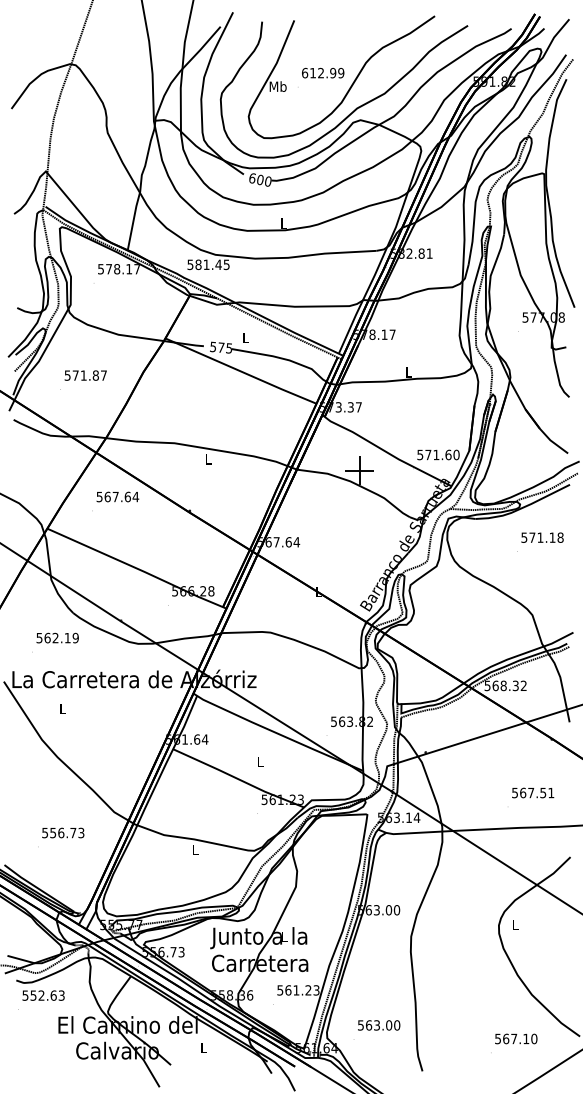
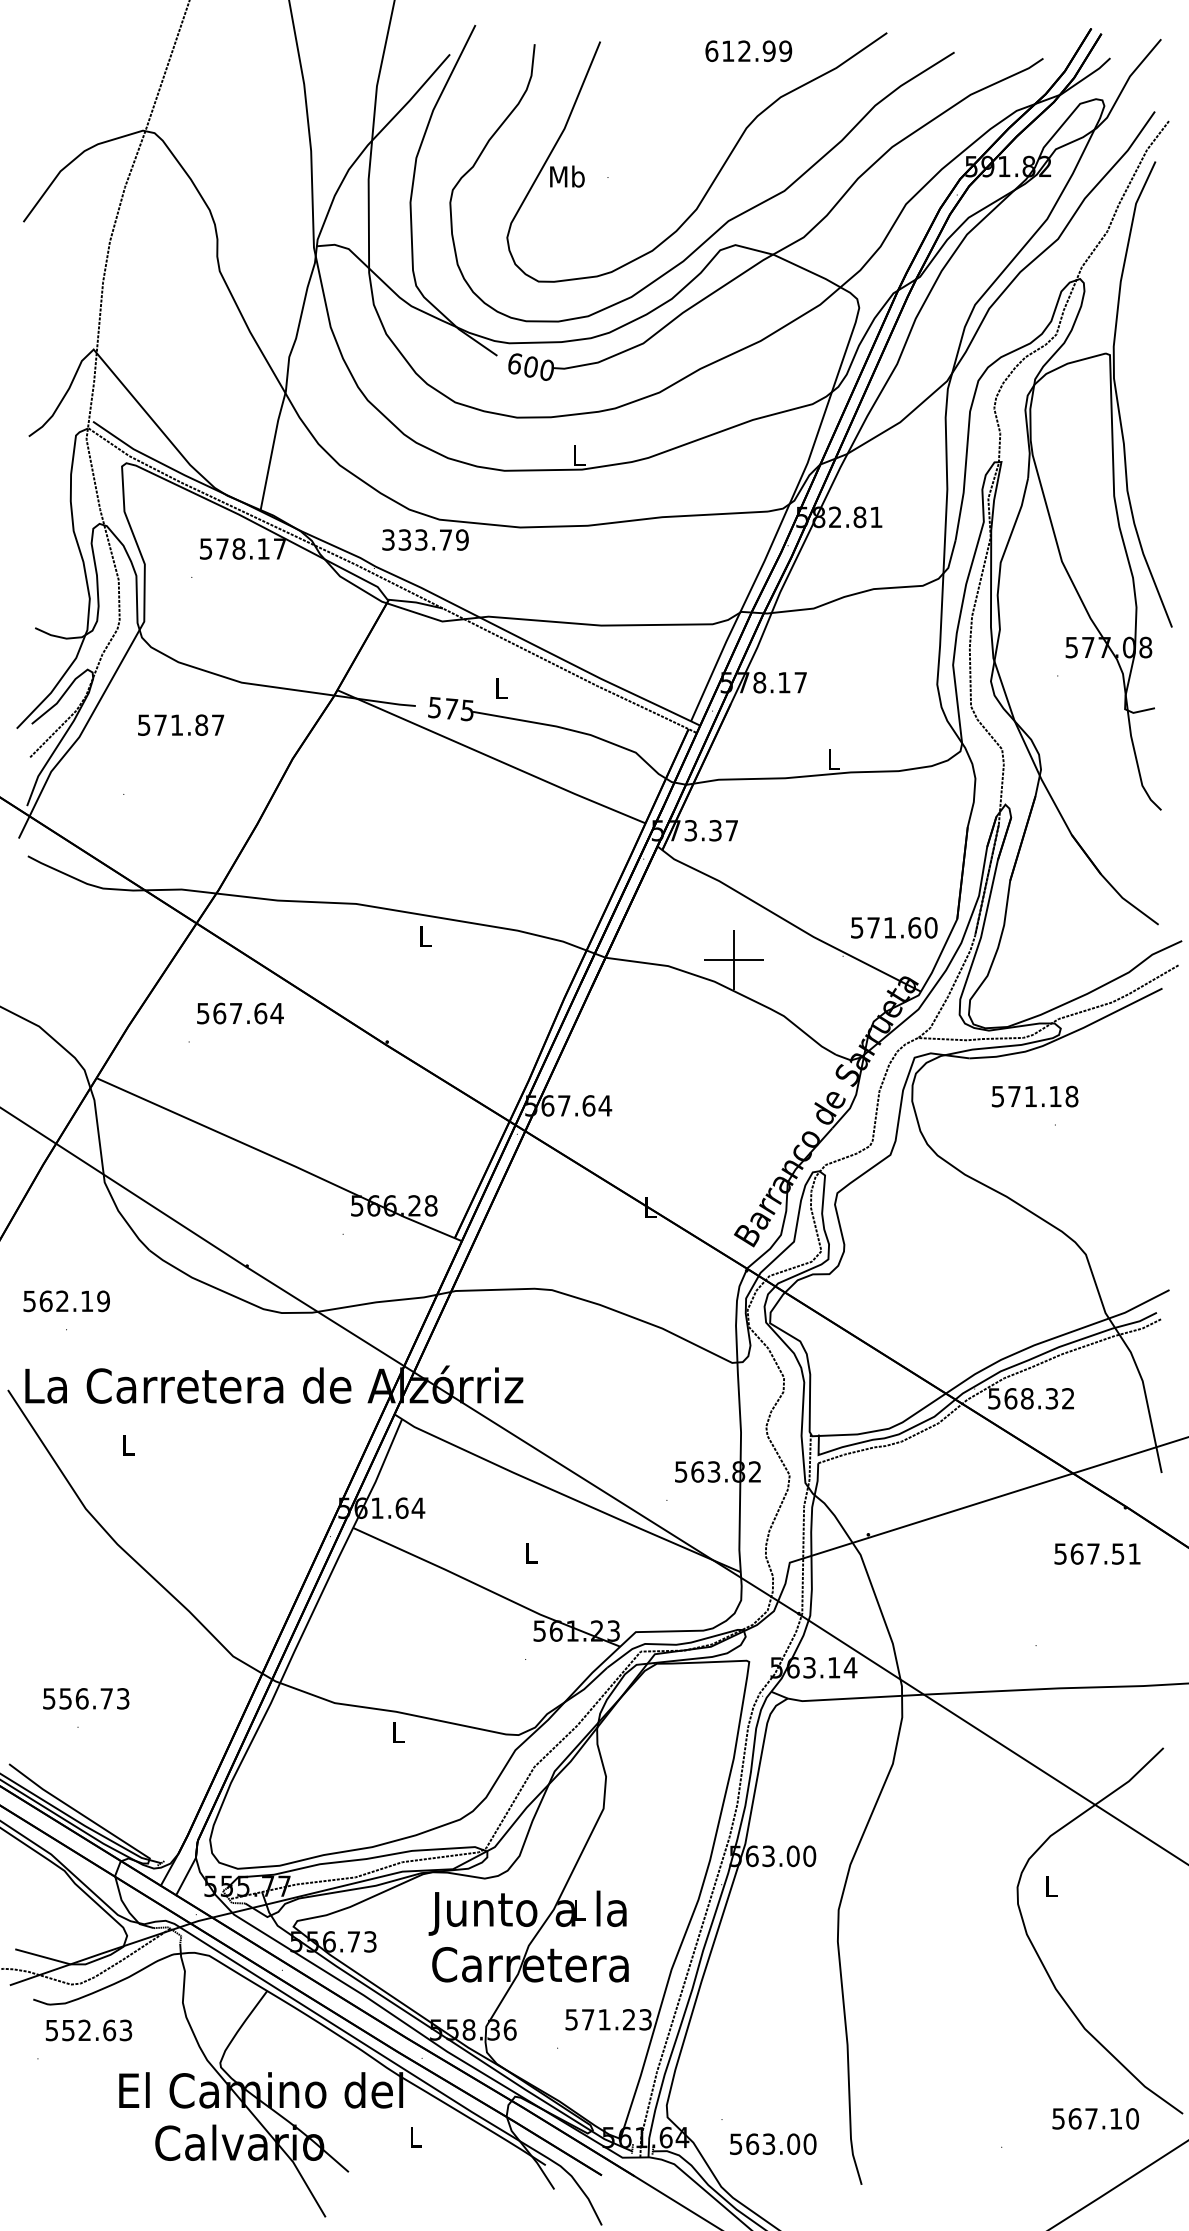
text: (323, 72) -> (749, 49), moved
text: (208, 264) -> (425, 539), 581.45 -> 333.79
text: (85, 375) -> (180, 724), moved
text: (542, 537) -> (1035, 1096), moved
text: (57, 637) -> (66, 1300), moved
text: (533, 792) -> (1098, 1552), moved
text: (63, 832) -> (86, 1697), moved
text: (288, 990) -> (588, 2019), 561.23 -> 571.23
text: (379, 1025) -> (773, 2144), moved
text: (516, 1038) -> (1096, 2117), moved

